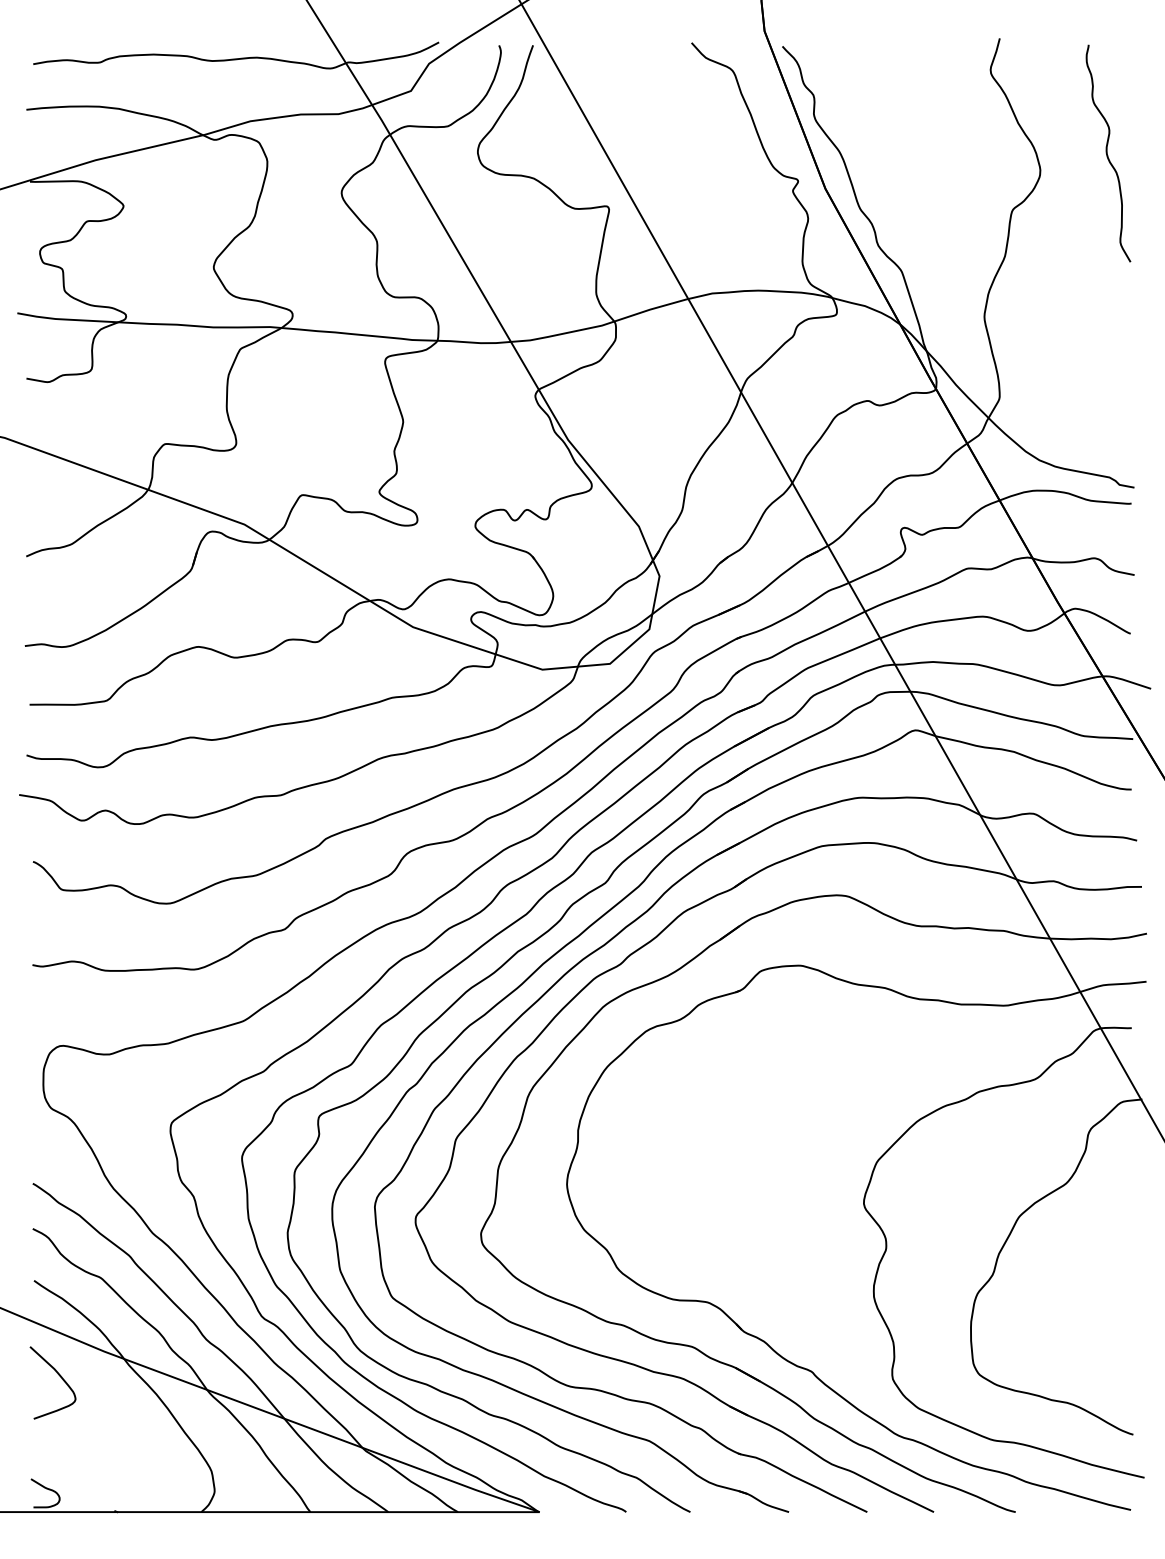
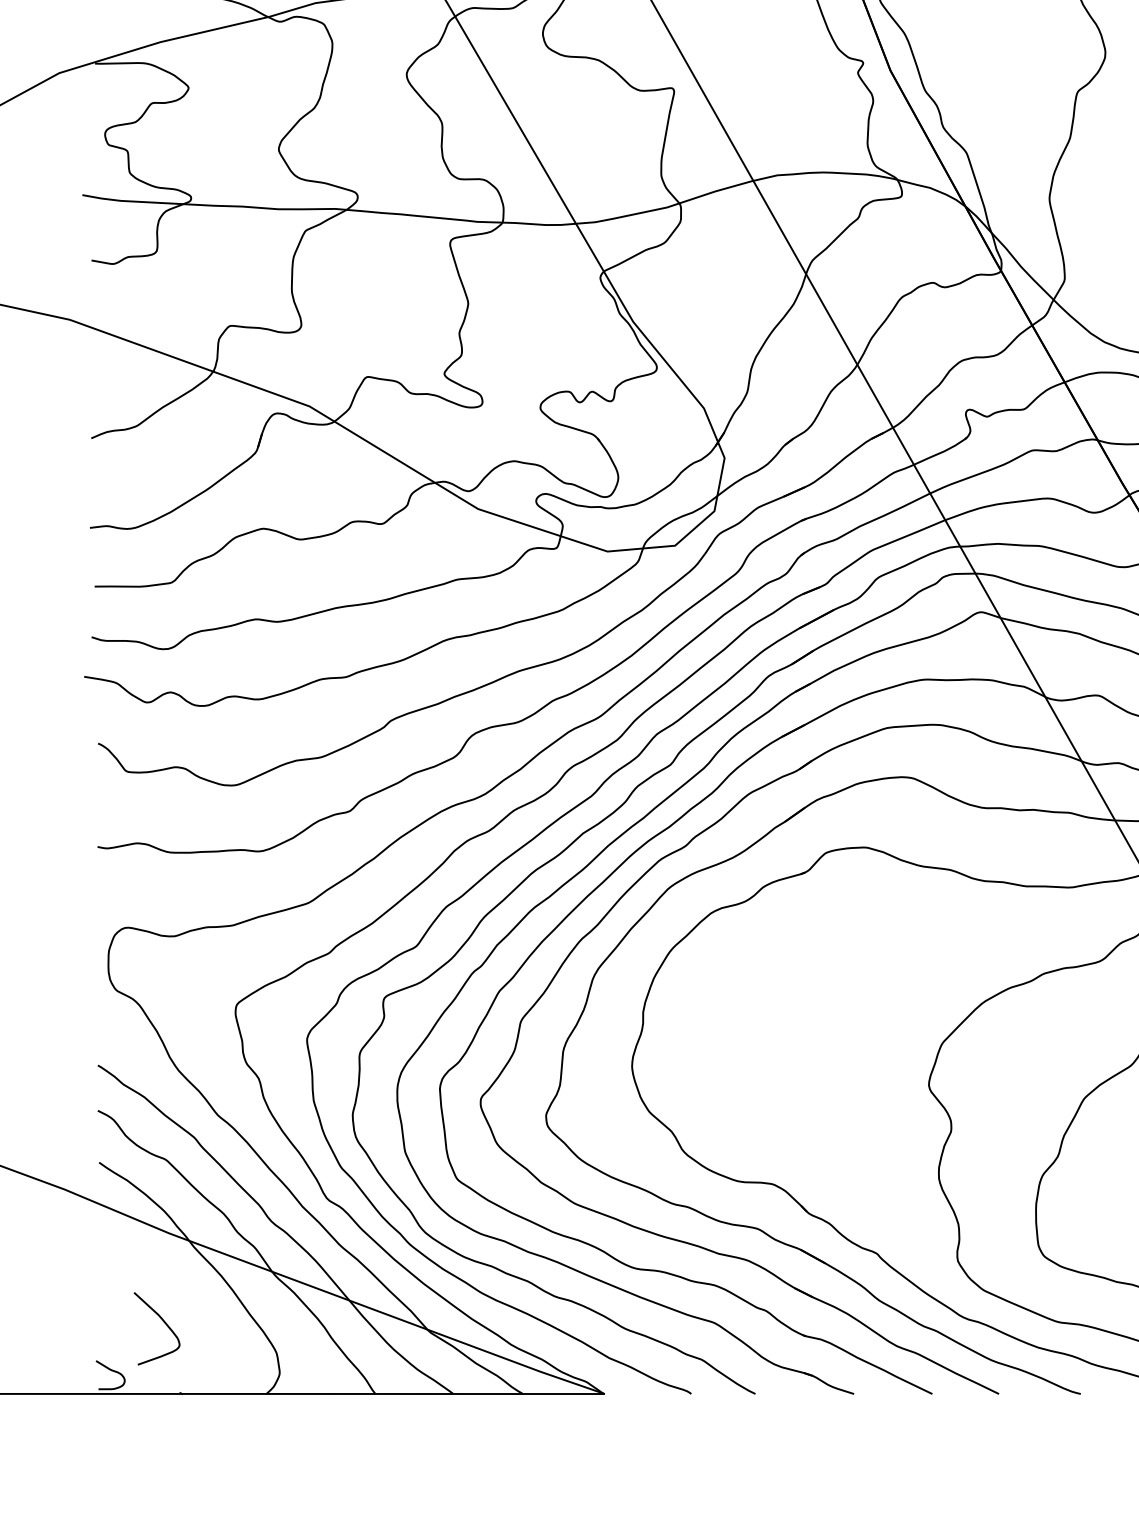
curve: (58, 1375) -> (162, 1321), moved

